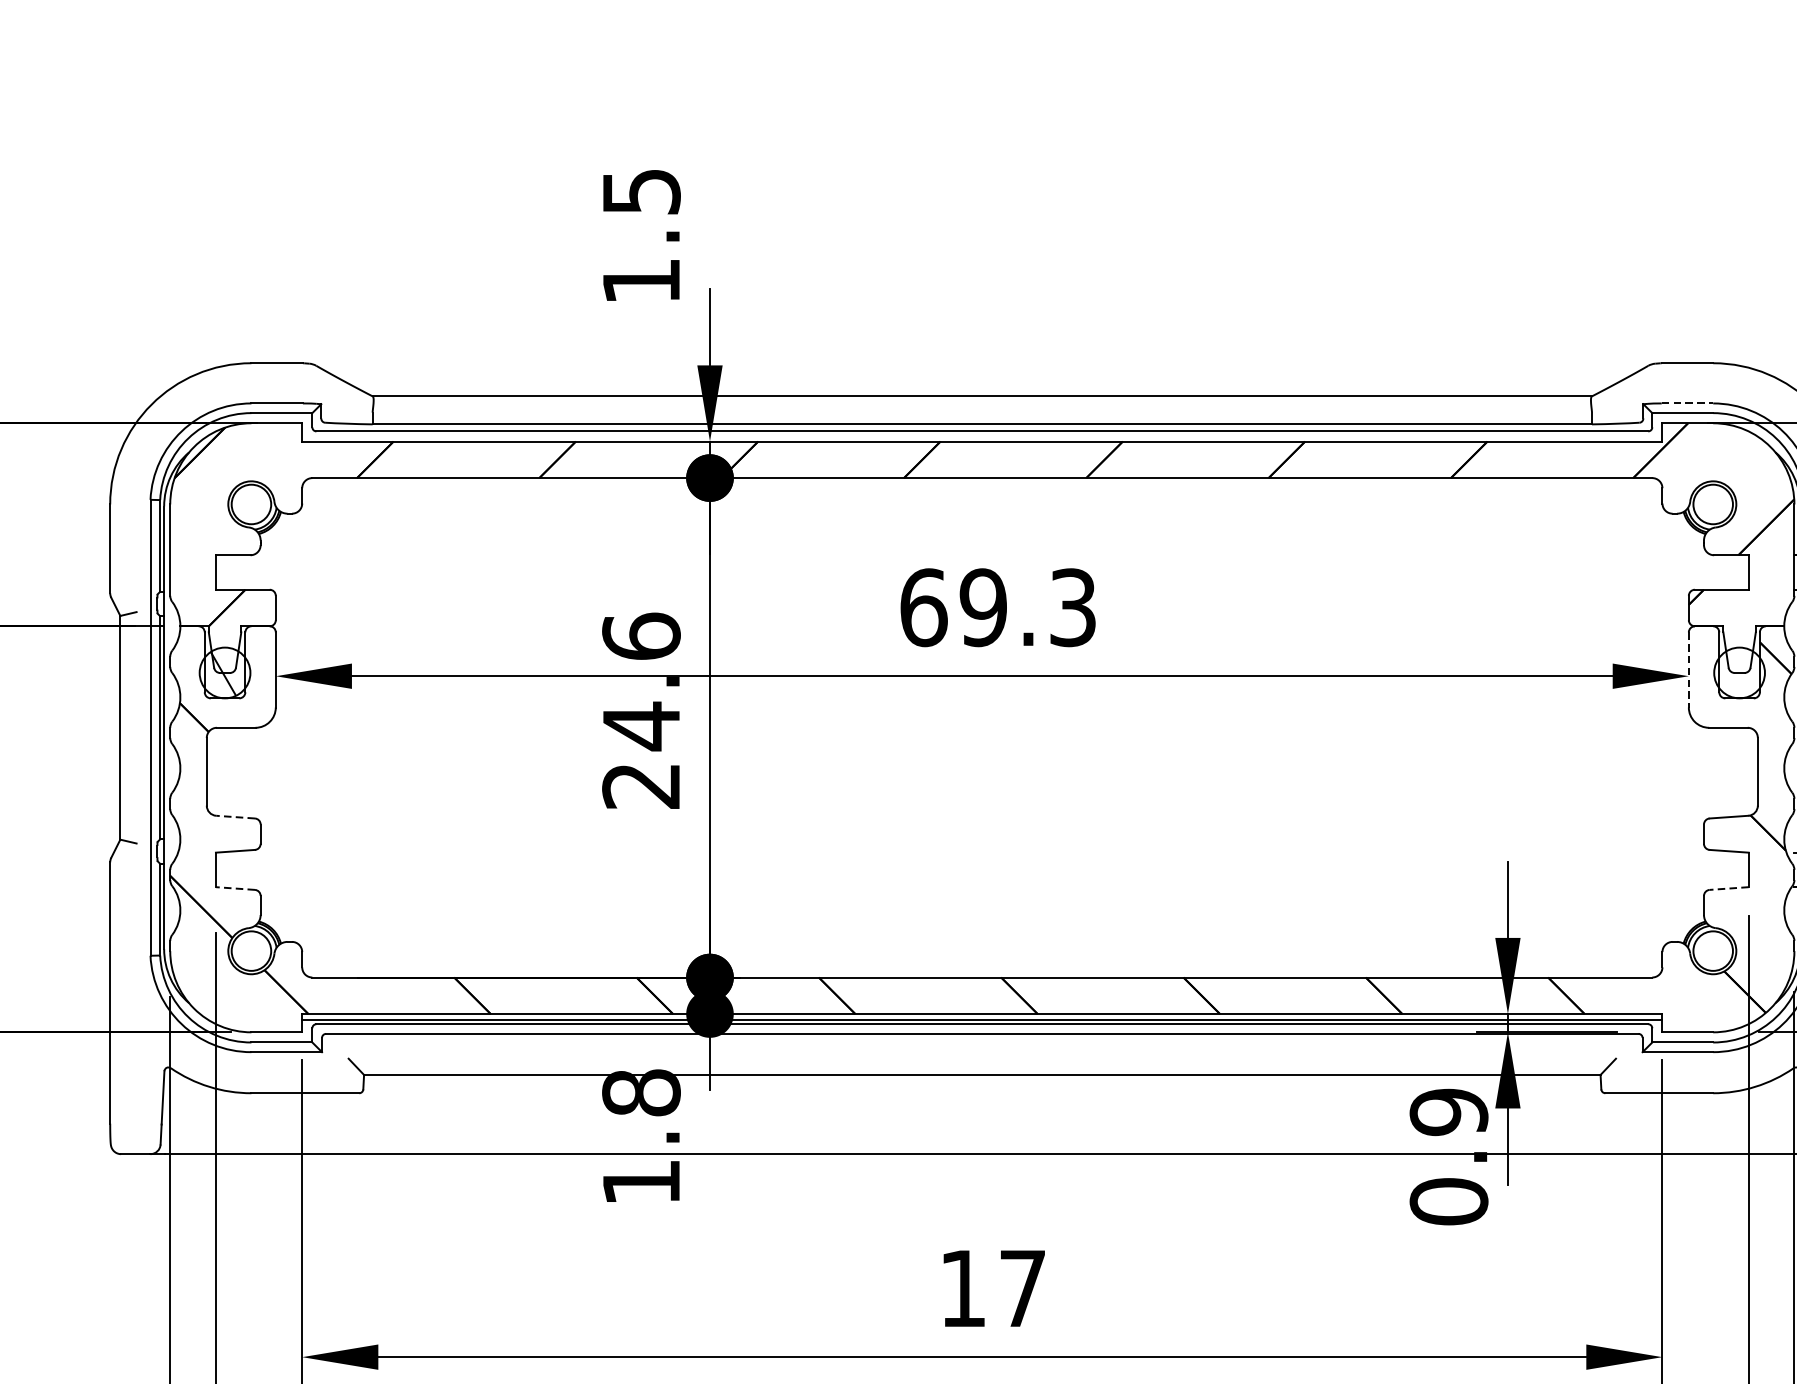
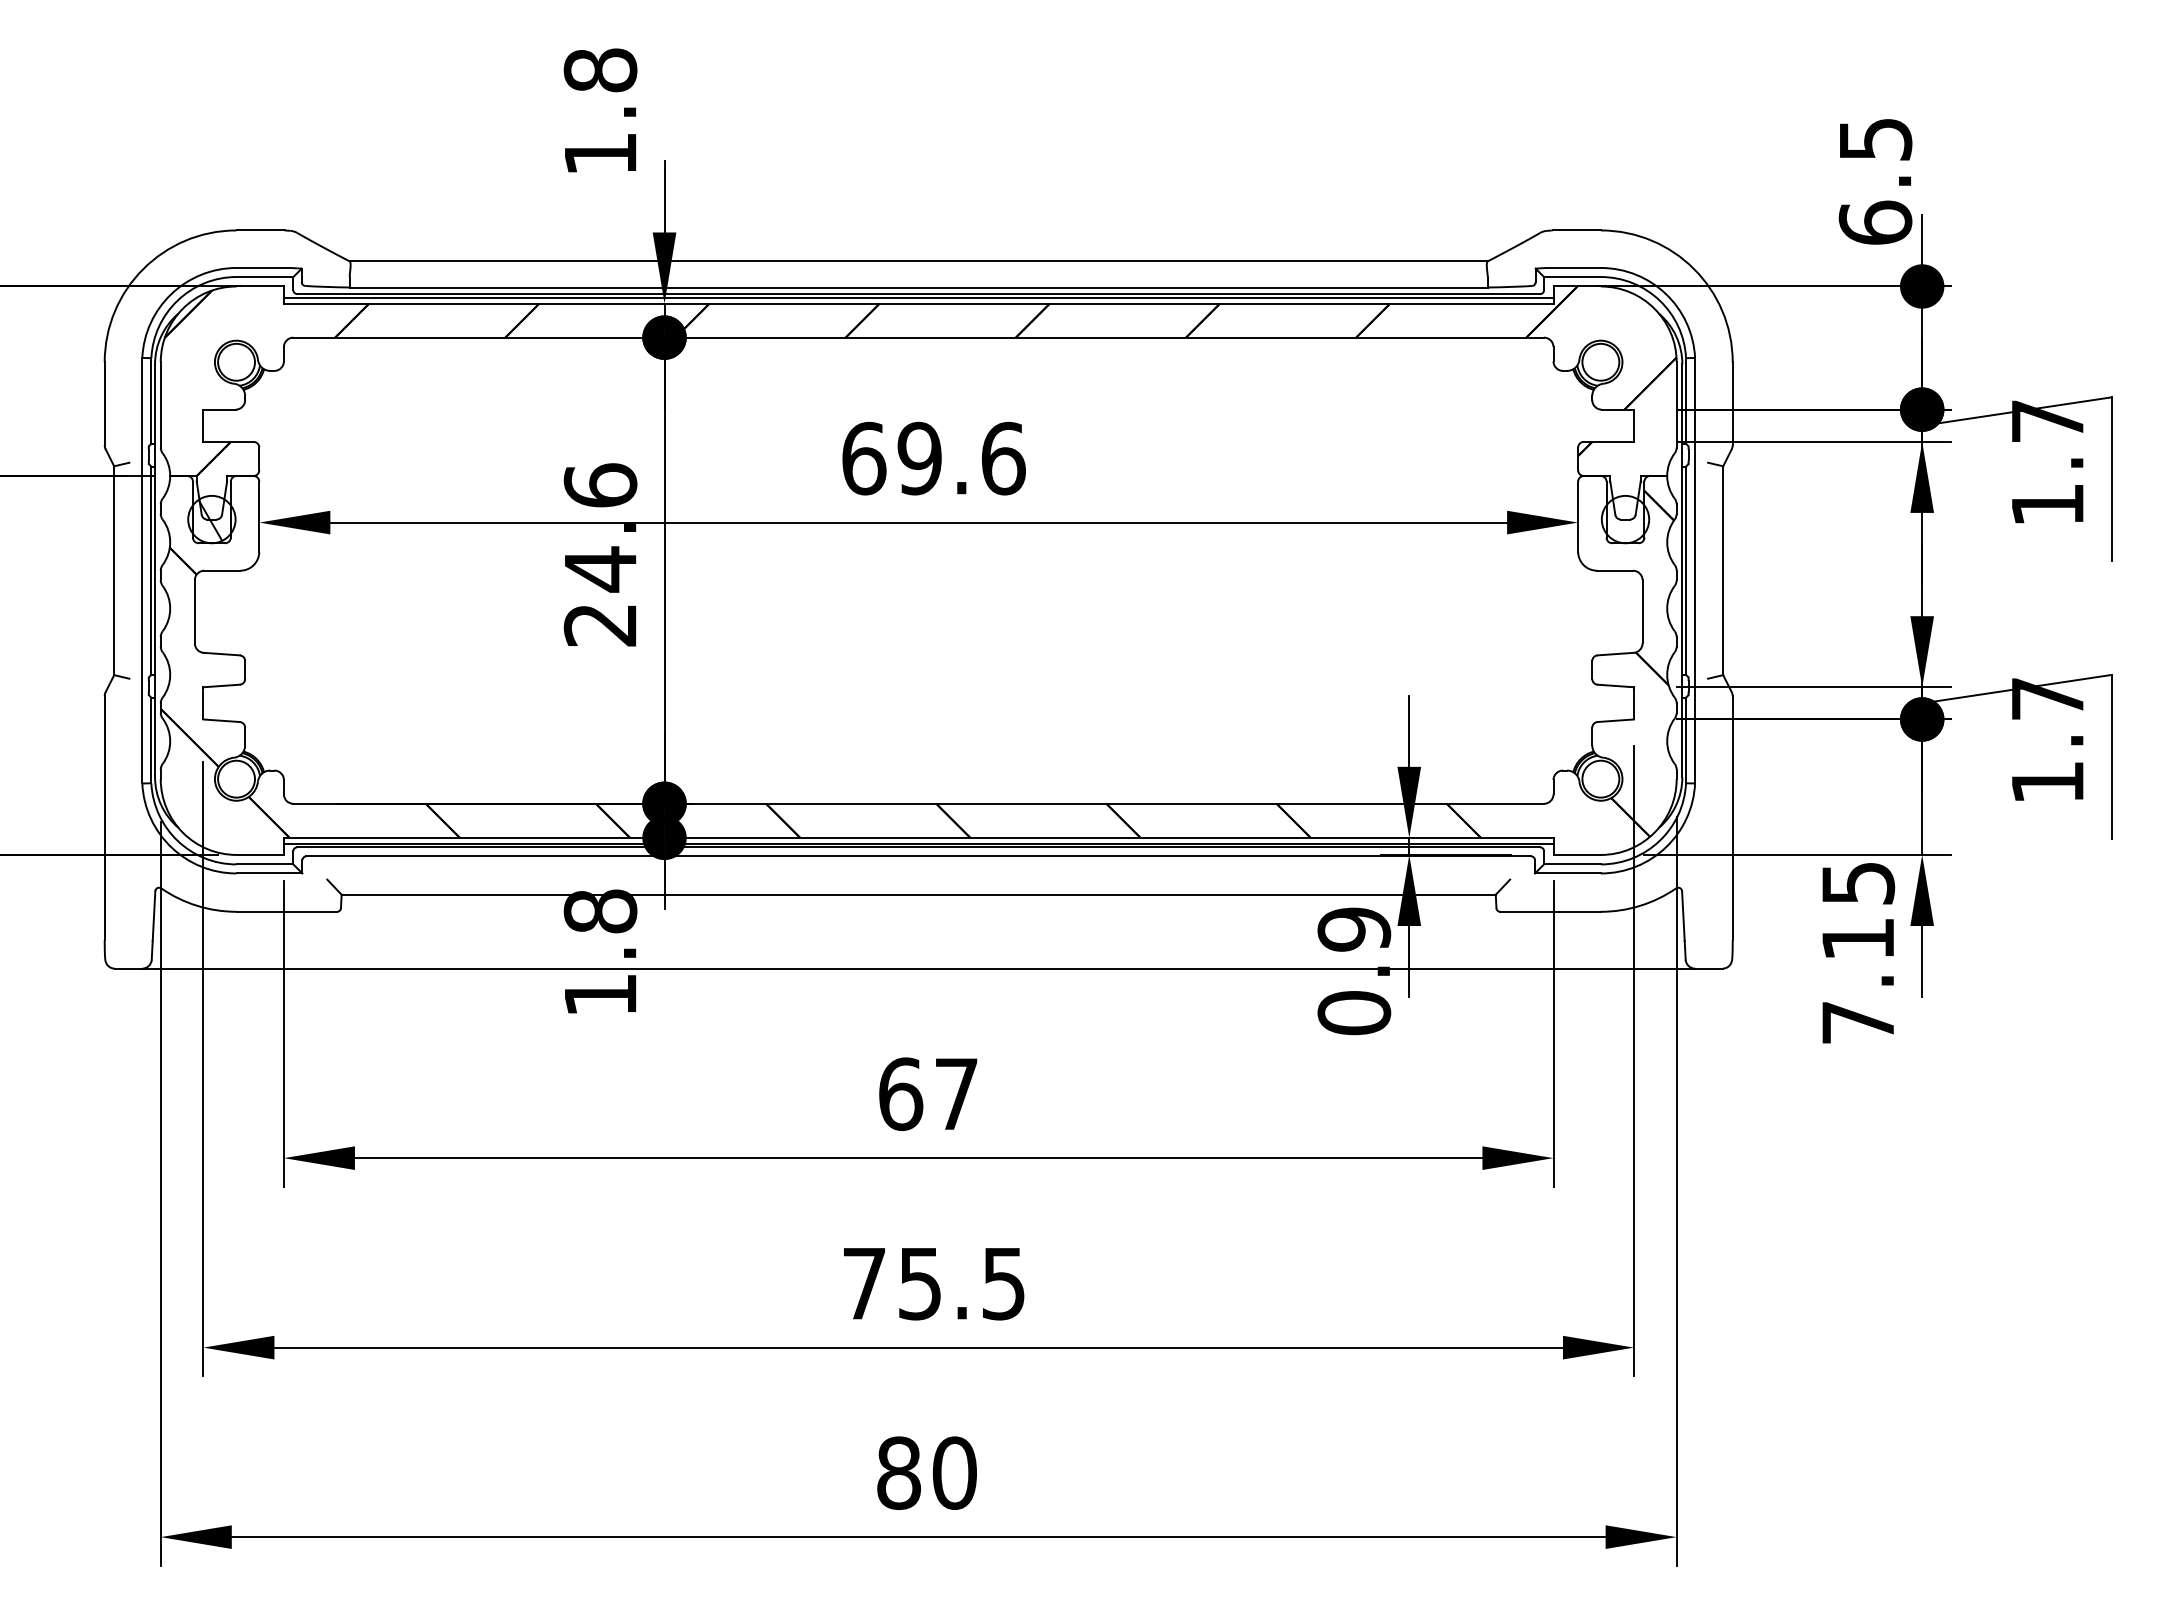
text: (641, 191) -> (600, 70), 1.5 -> 1.8
line: (1688, 402) -> (1577, 267), dashed -> solid
line: (982, 435) -> (918, 297), added
text: (1073, 607) -> (1003, 458), 69.3 -> 69.6
line: (1689, 670) -> (1578, 517), dashed -> solid
line: (235, 817) -> (221, 654), dashed -> solid
line: (235, 888) -> (221, 720), dashed -> solid
line: (1728, 888) -> (1615, 720), dashed -> solid
text: (963, 1287) -> (901, 1093), 17 -> 67

